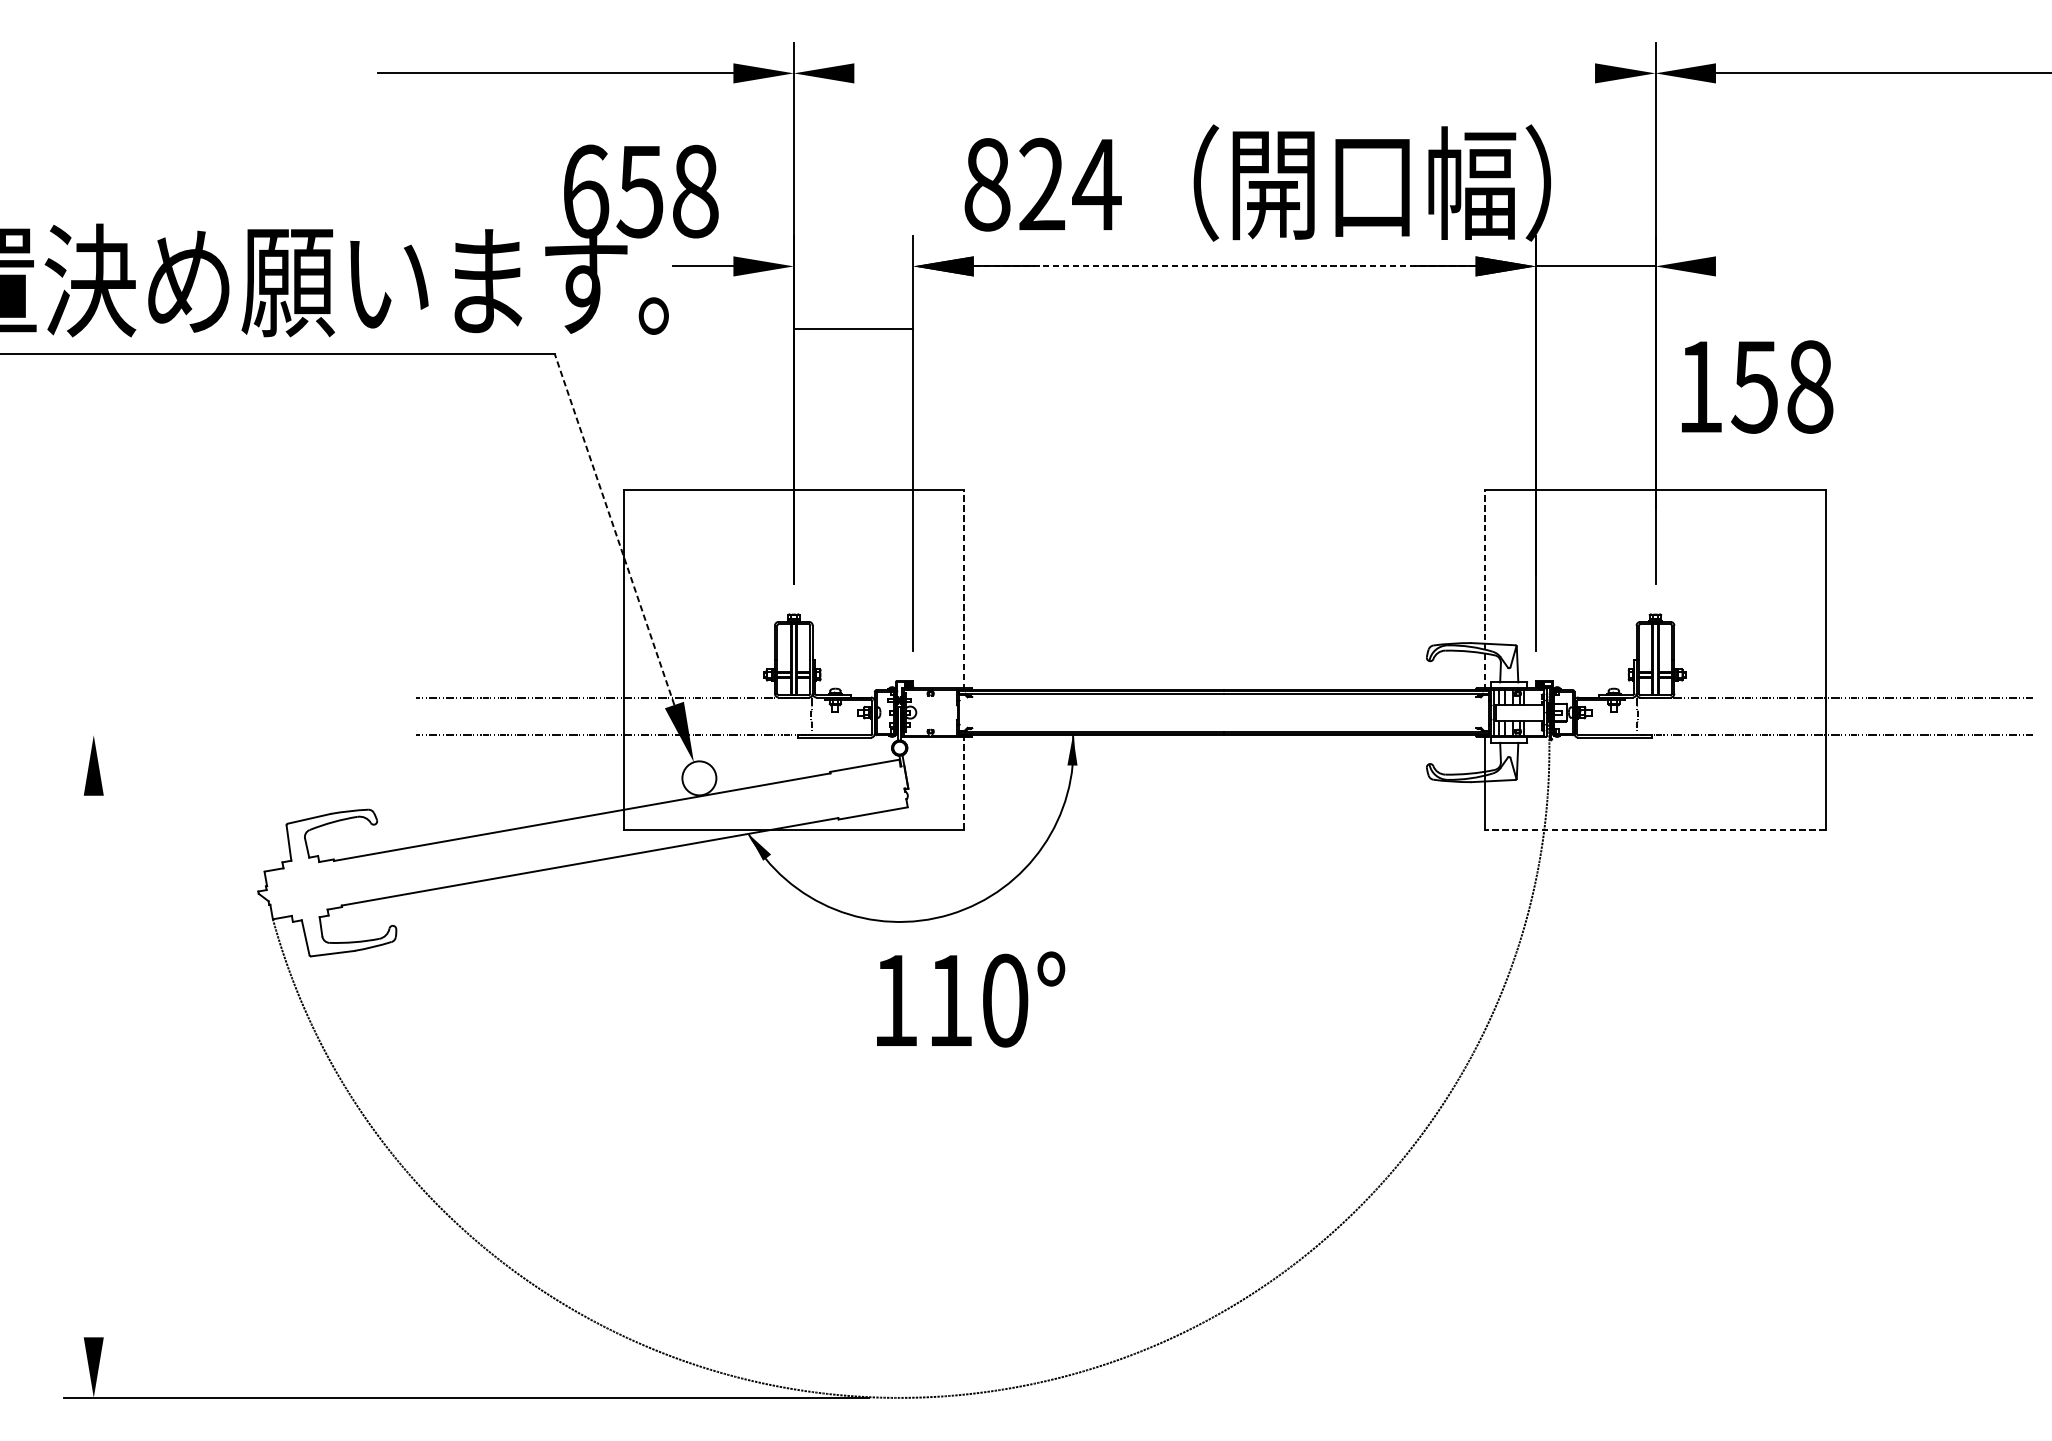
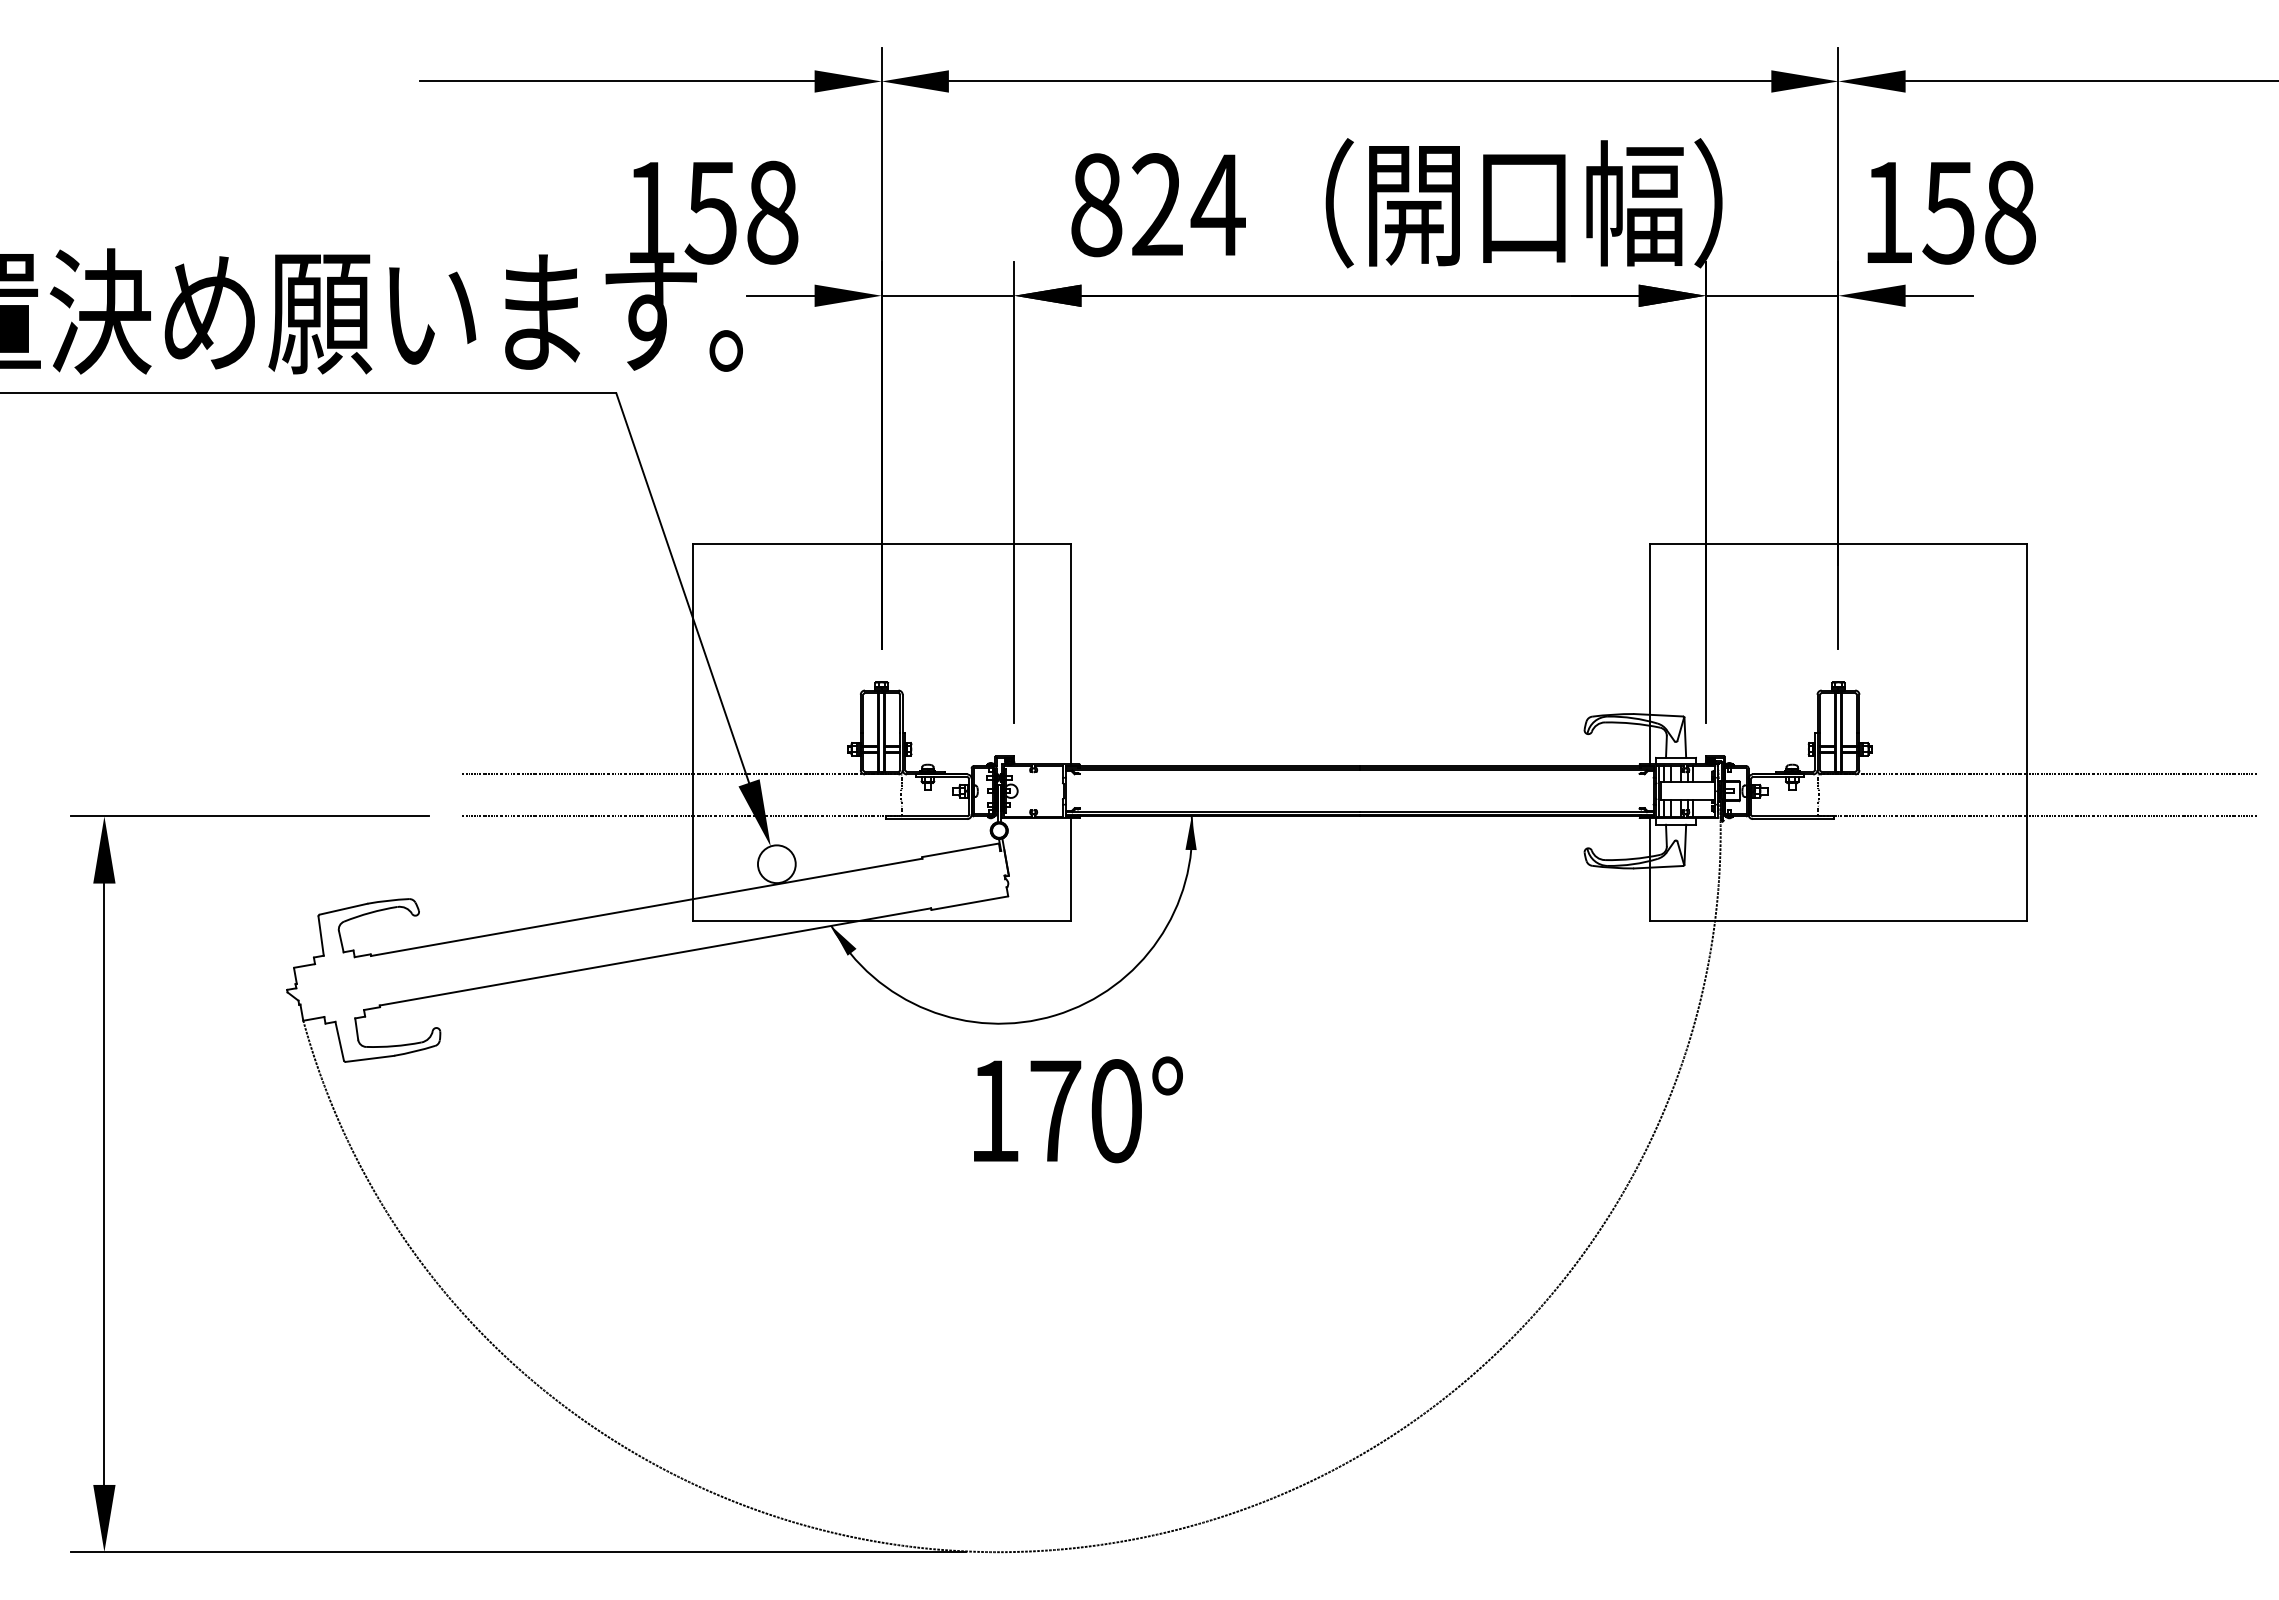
line: (1224, 73) -> (1359, 81), added
text: (586, 191) -> (651, 212), 658 -> 158
line: (1225, 266) -> (1360, 295), dashed -> solid
line: (1745, 266) -> (1938, 295), added
line: (853, 328) -> (947, 295), moved
text: (1757, 386) -> (1951, 212), moved
line: (614, 530) -> (682, 588), dashed -> solid
line: (963, 589) -> (1070, 654), dashed -> solid
line: (1485, 589) -> (1649, 654), dashed -> solid
line: (224, 735) -> (249, 816), added
line: (963, 782) -> (1070, 868), dashed -> solid
line: (1655, 829) -> (1838, 921), dashed -> solid
text: (950, 1000) -> (1055, 1110), 110° -> 170°
line: (93, 1065) -> (104, 1183), added

